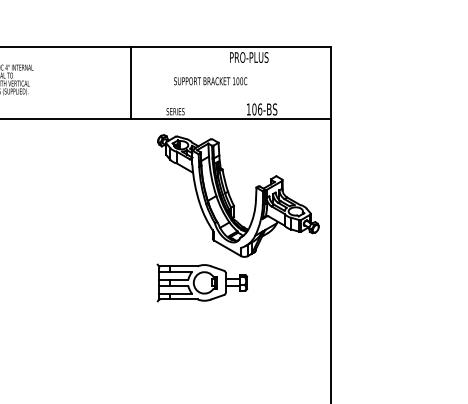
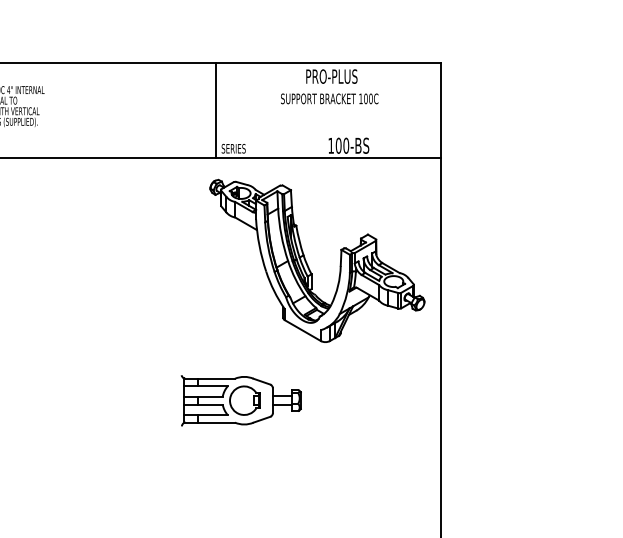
text: (210, 81) -> (329, 99), moved
line: (131, 82) -> (216, 109), moved
text: (260, 108) -> (346, 144), 106-BS -> 100-BS
part: (202, 282) -> (241, 400), moved

